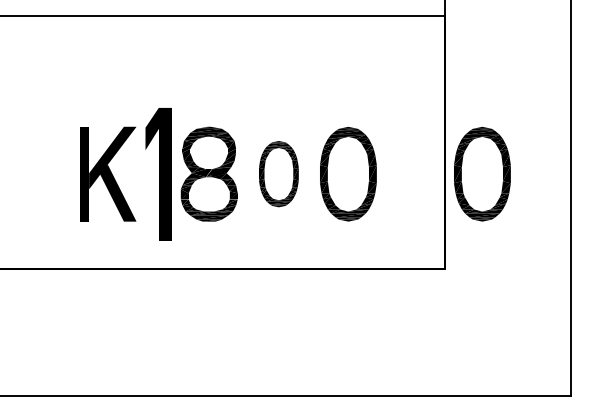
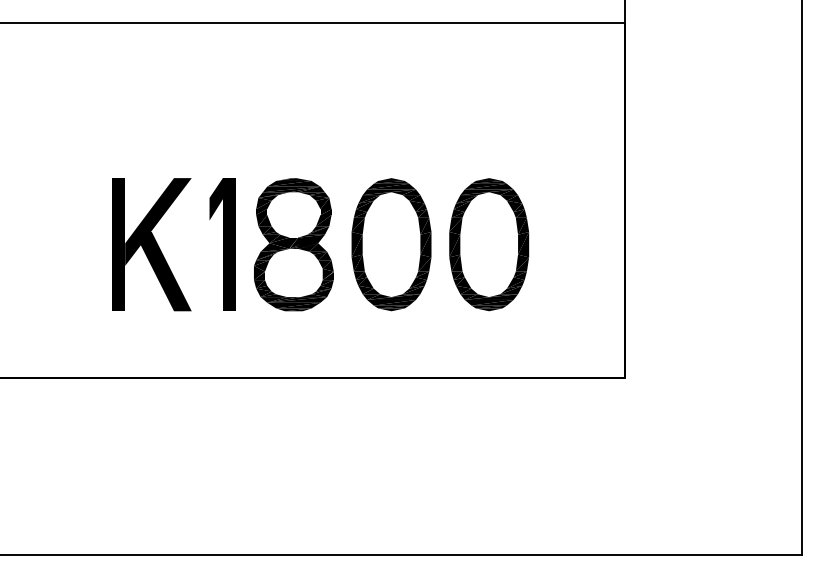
part: (158, 173) -> (222, 243), size x0.71
part: (278, 173) -> (391, 243), size x1.43
part: (482, 173) -> (677, 243), removed

